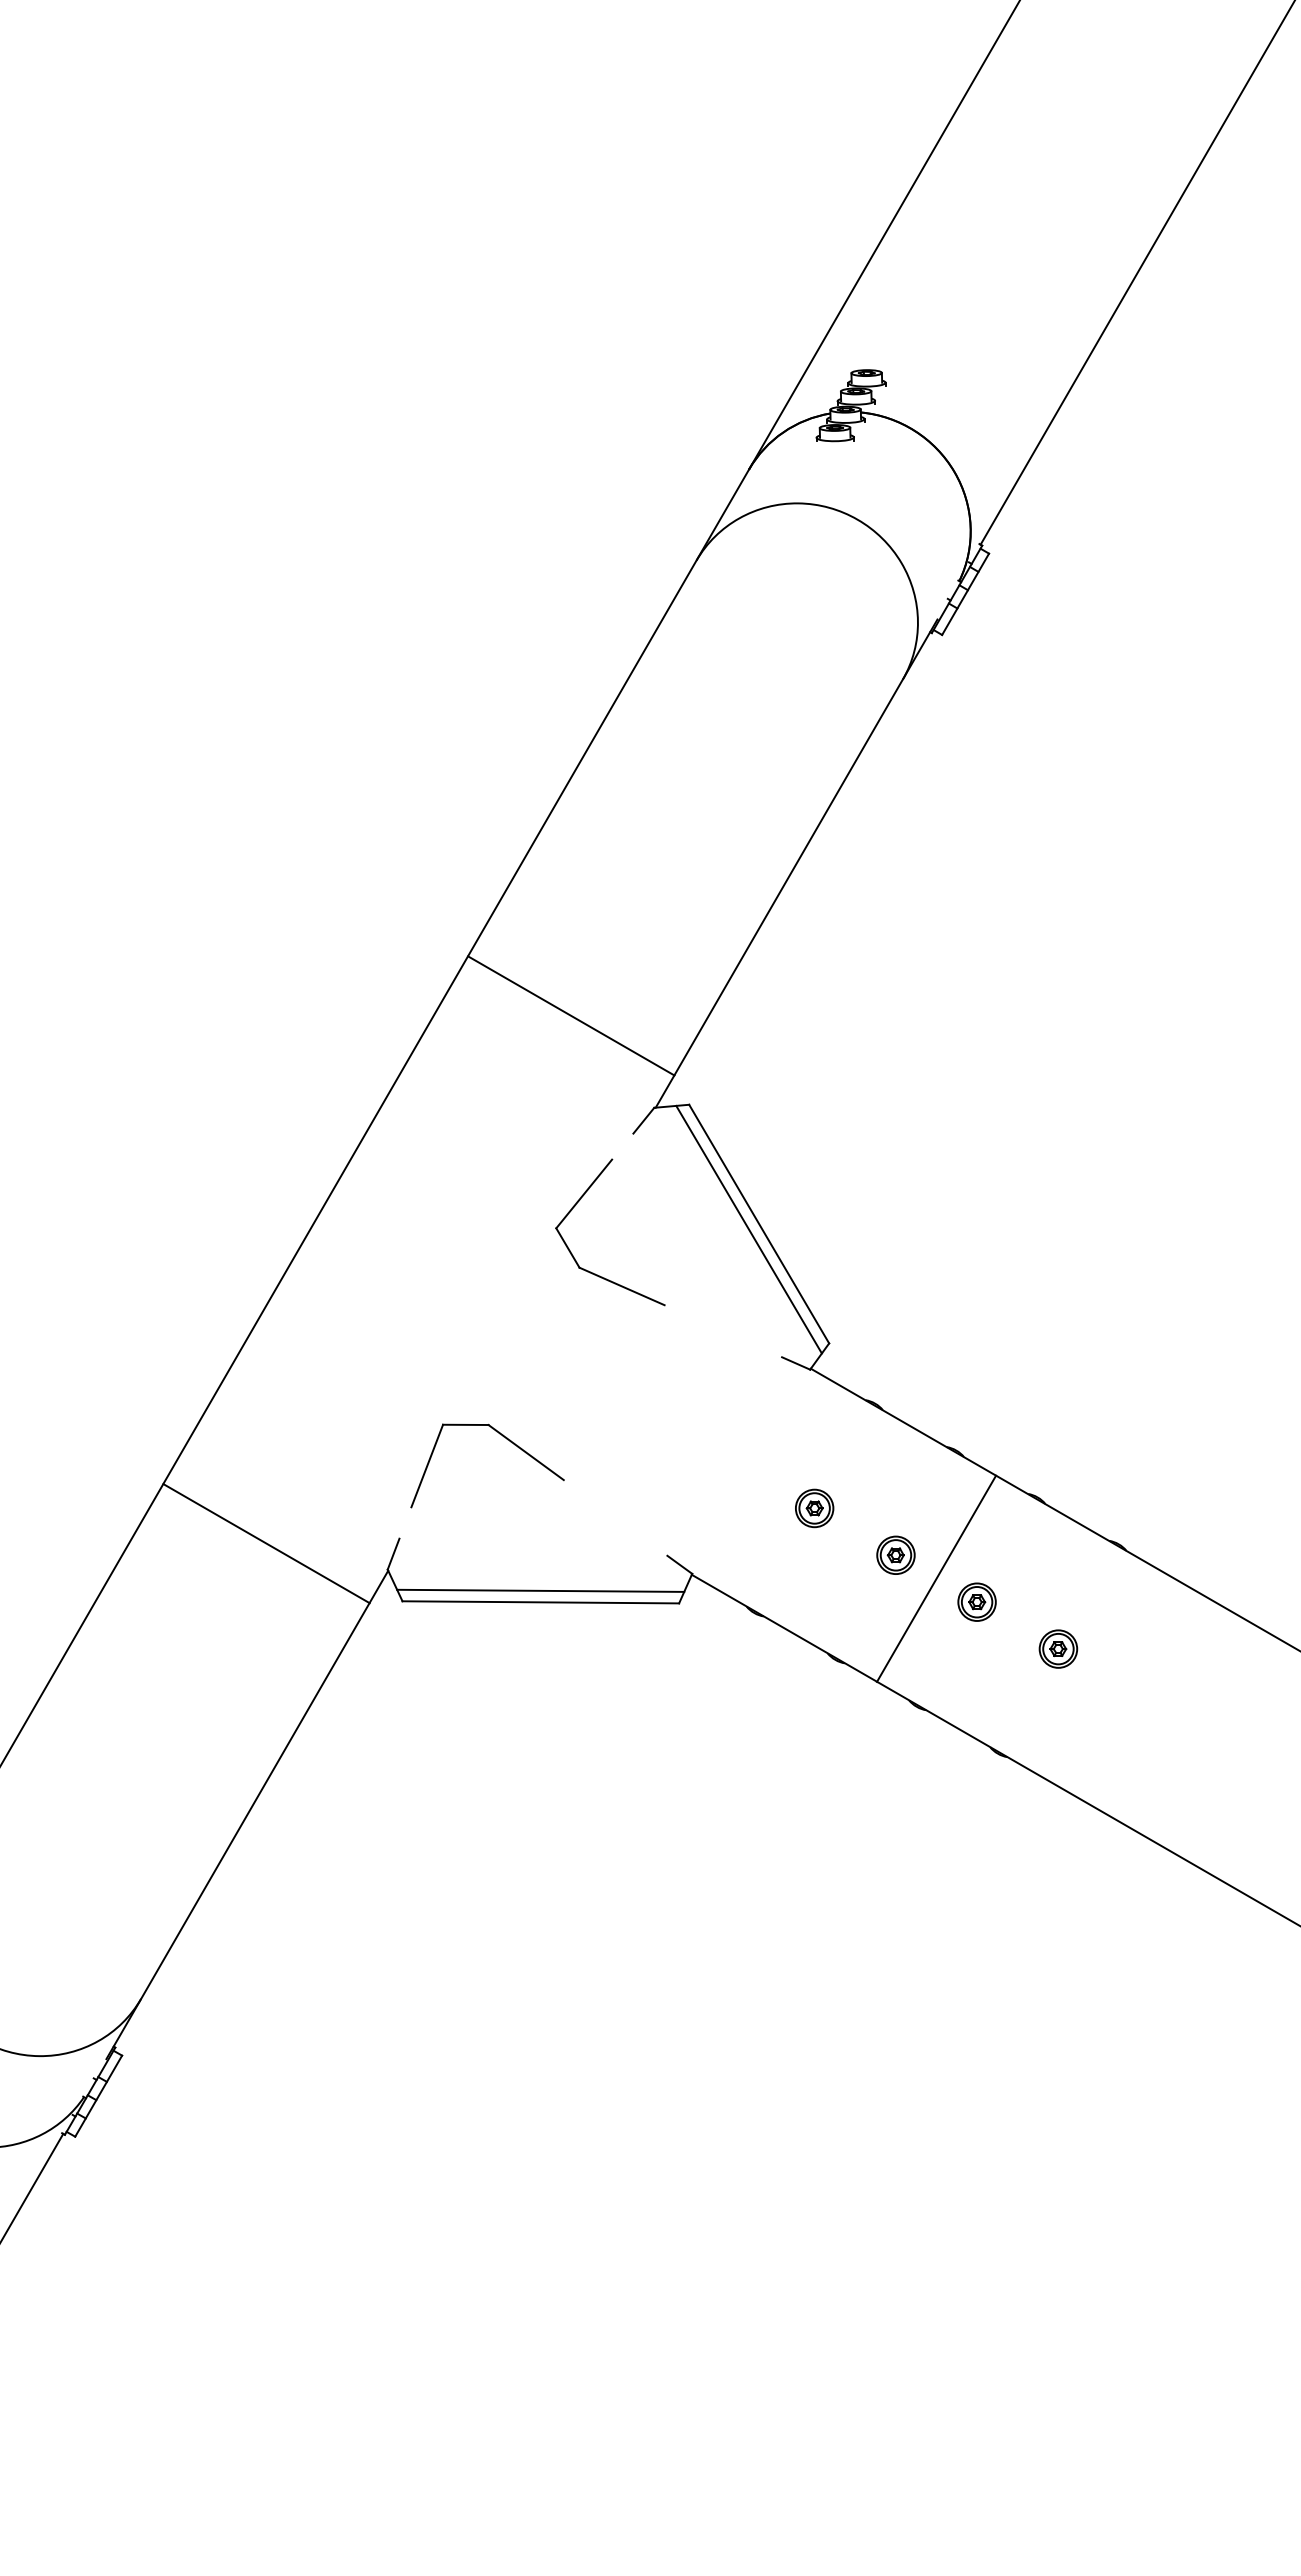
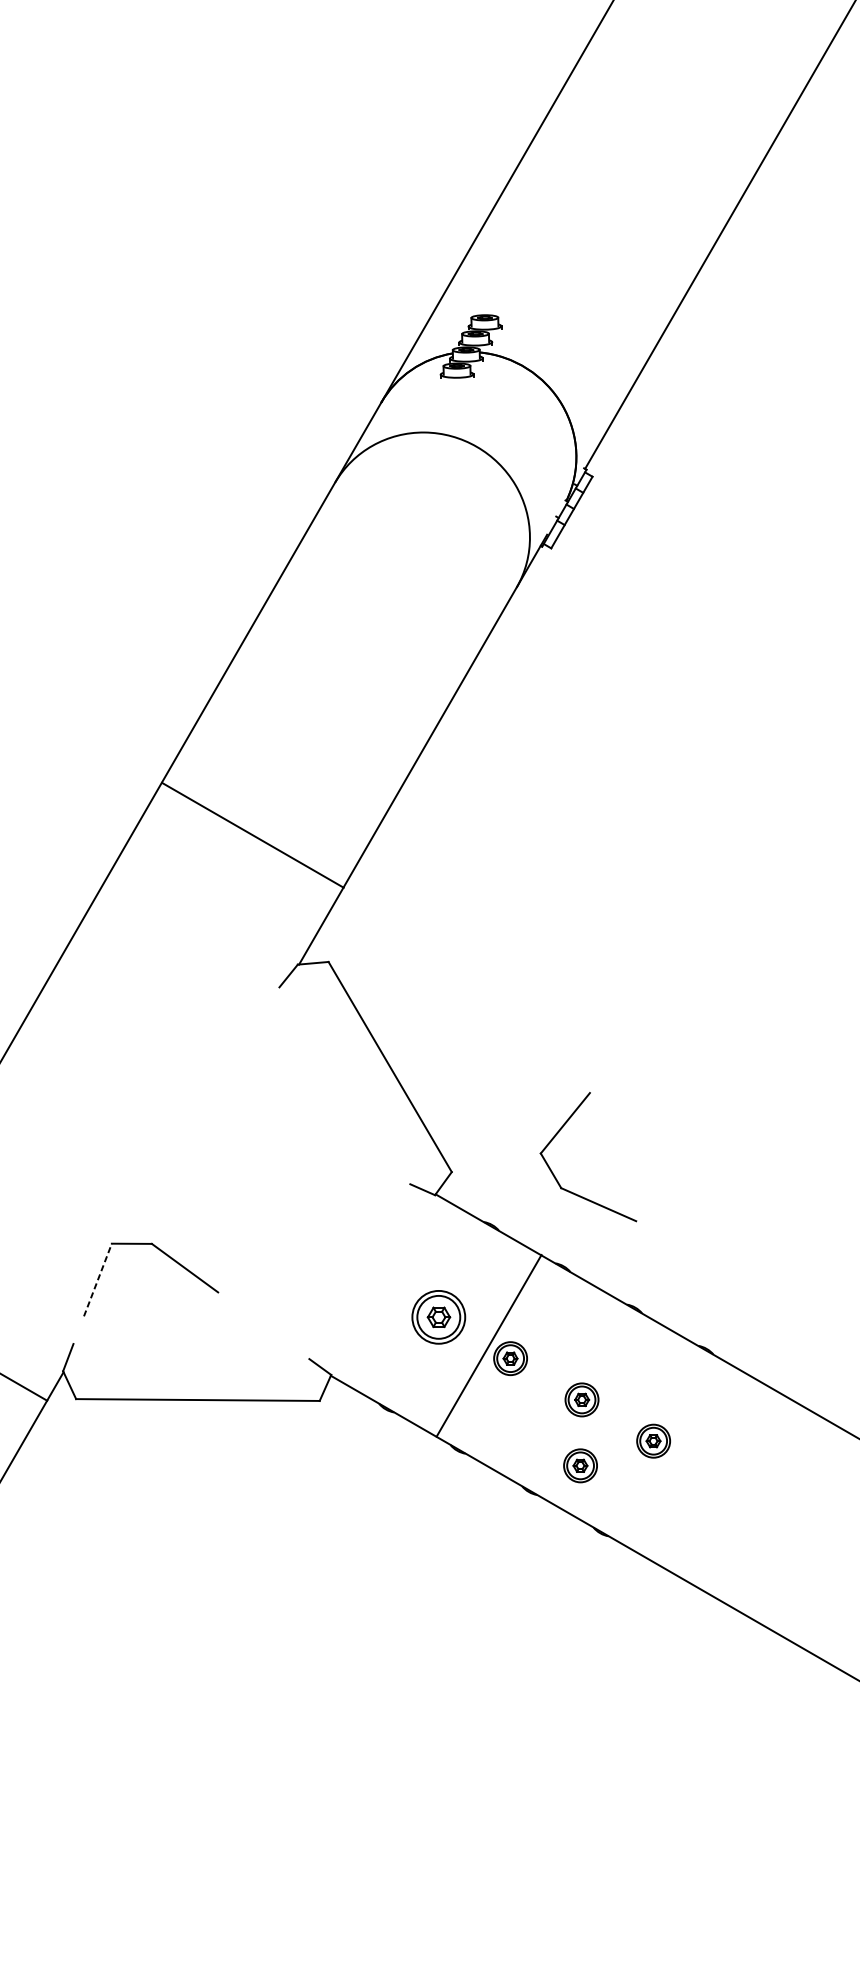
line: (571, 1015) -> (253, 834), moved
line: (748, 1229) -> (380, 1071), removed
part: (571, 1251) -> (554, 1173), moved
line: (427, 1465) -> (98, 1279), solid -> dashed
part: (814, 1508) -> (438, 1317), size x1.6
line: (936, 1578) -> (489, 1345), moved
line: (540, 1590) -> (197, 1389), removed
part: (975, 1676) -> (580, 1465), added

